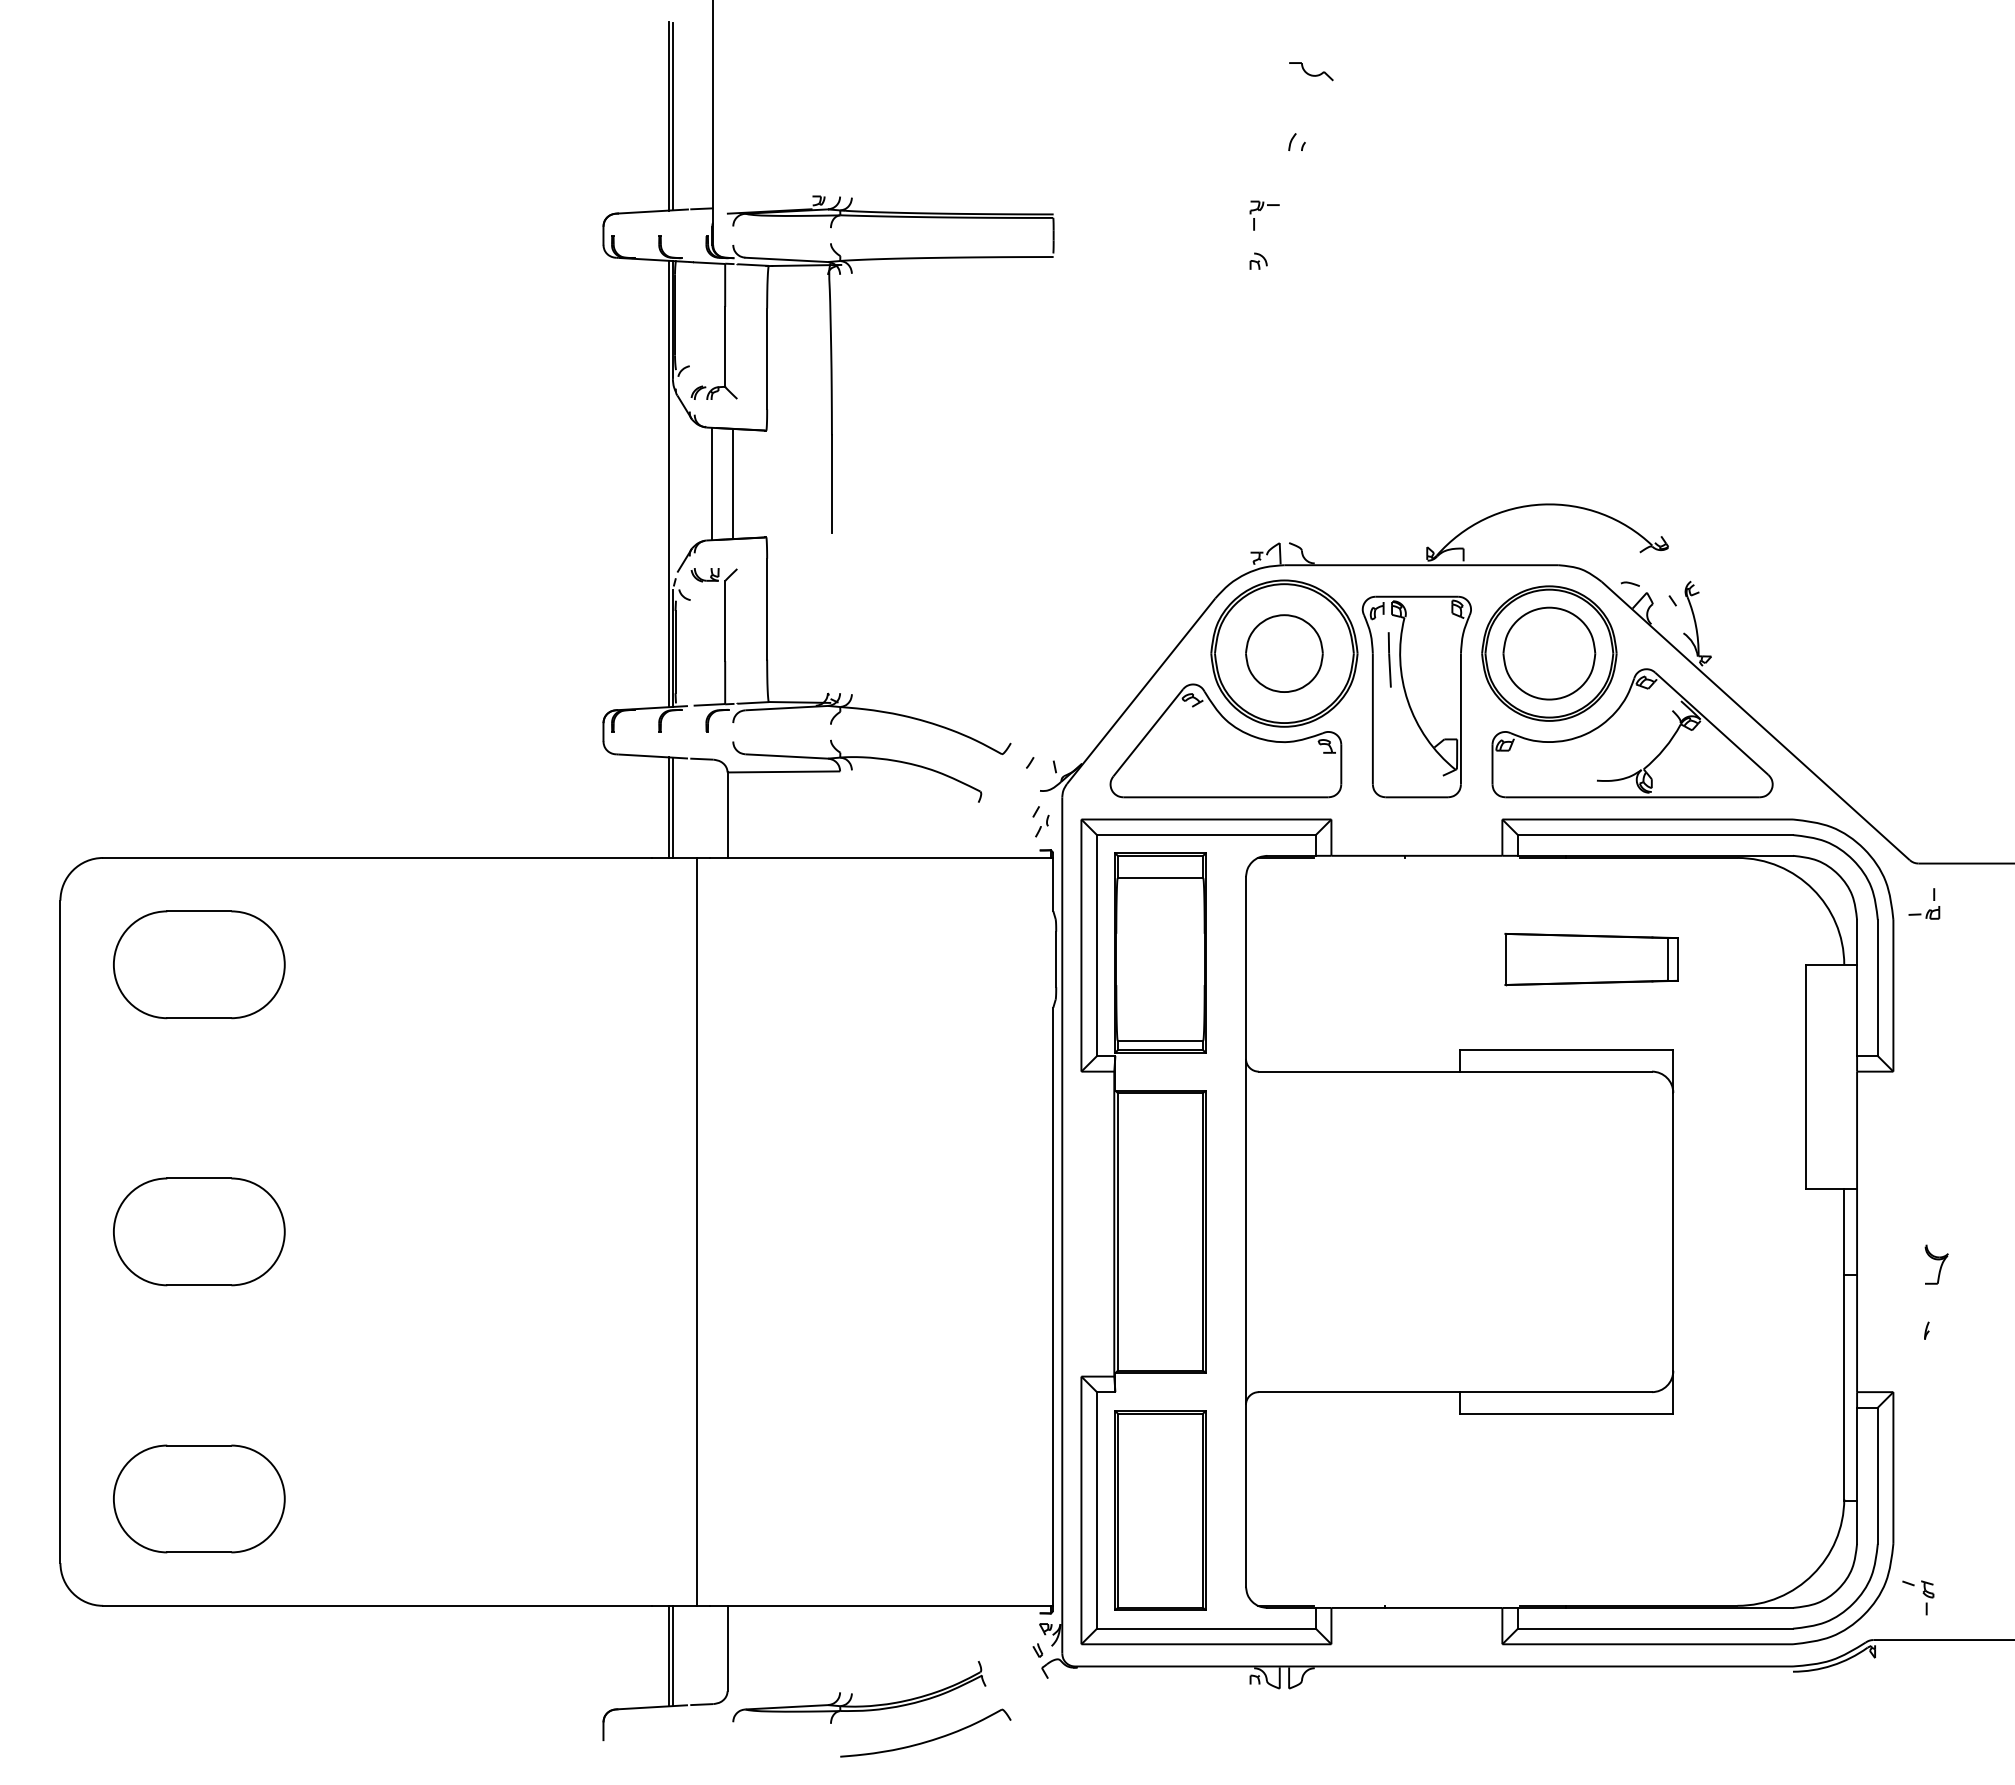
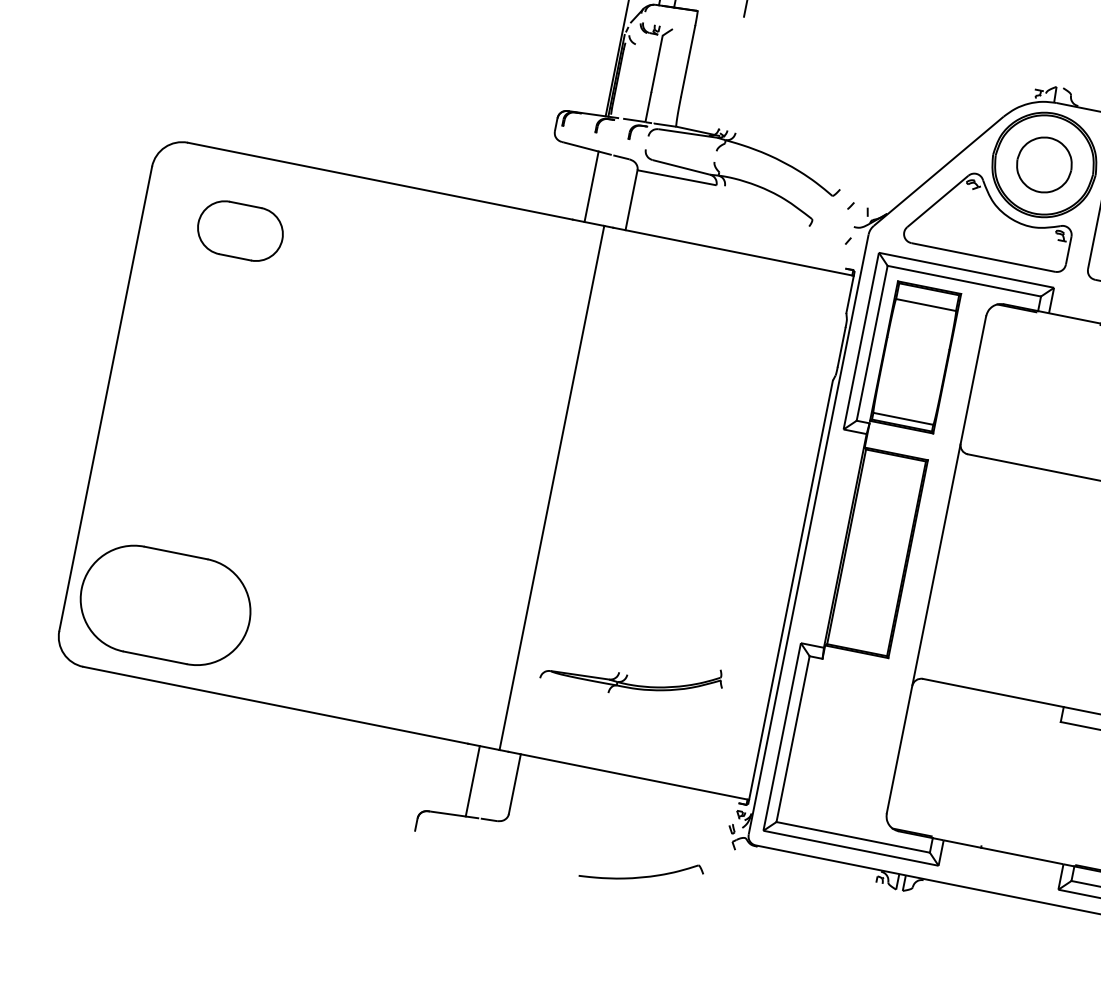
line: (672, 807) -> (594, 187), removed
part: (1042, 825) -> (850, 251), removed
part: (199, 964) -> (240, 230), size x0.7
part: (199, 1231) -> (203, 418), removed
part: (199, 1498) -> (165, 605), size x1.4
part: (1160, 1510) -> (837, 748), removed
line: (672, 1655) -> (475, 781), removed
part: (852, 1693) -> (627, 674), moved

